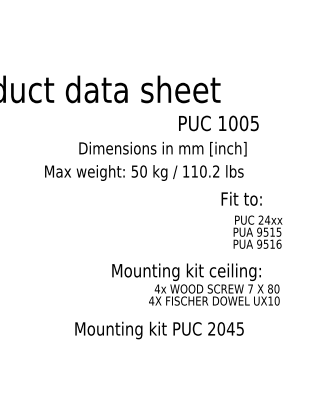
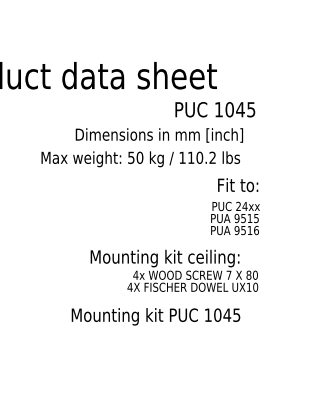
text: (243, 123) -> (239, 109), 1005 -> 1045
text: (257, 231) -> (234, 217), moved
text: (195, 284) -> (173, 270), moved
text: (211, 328) -> (207, 314), 2045 -> 1045

